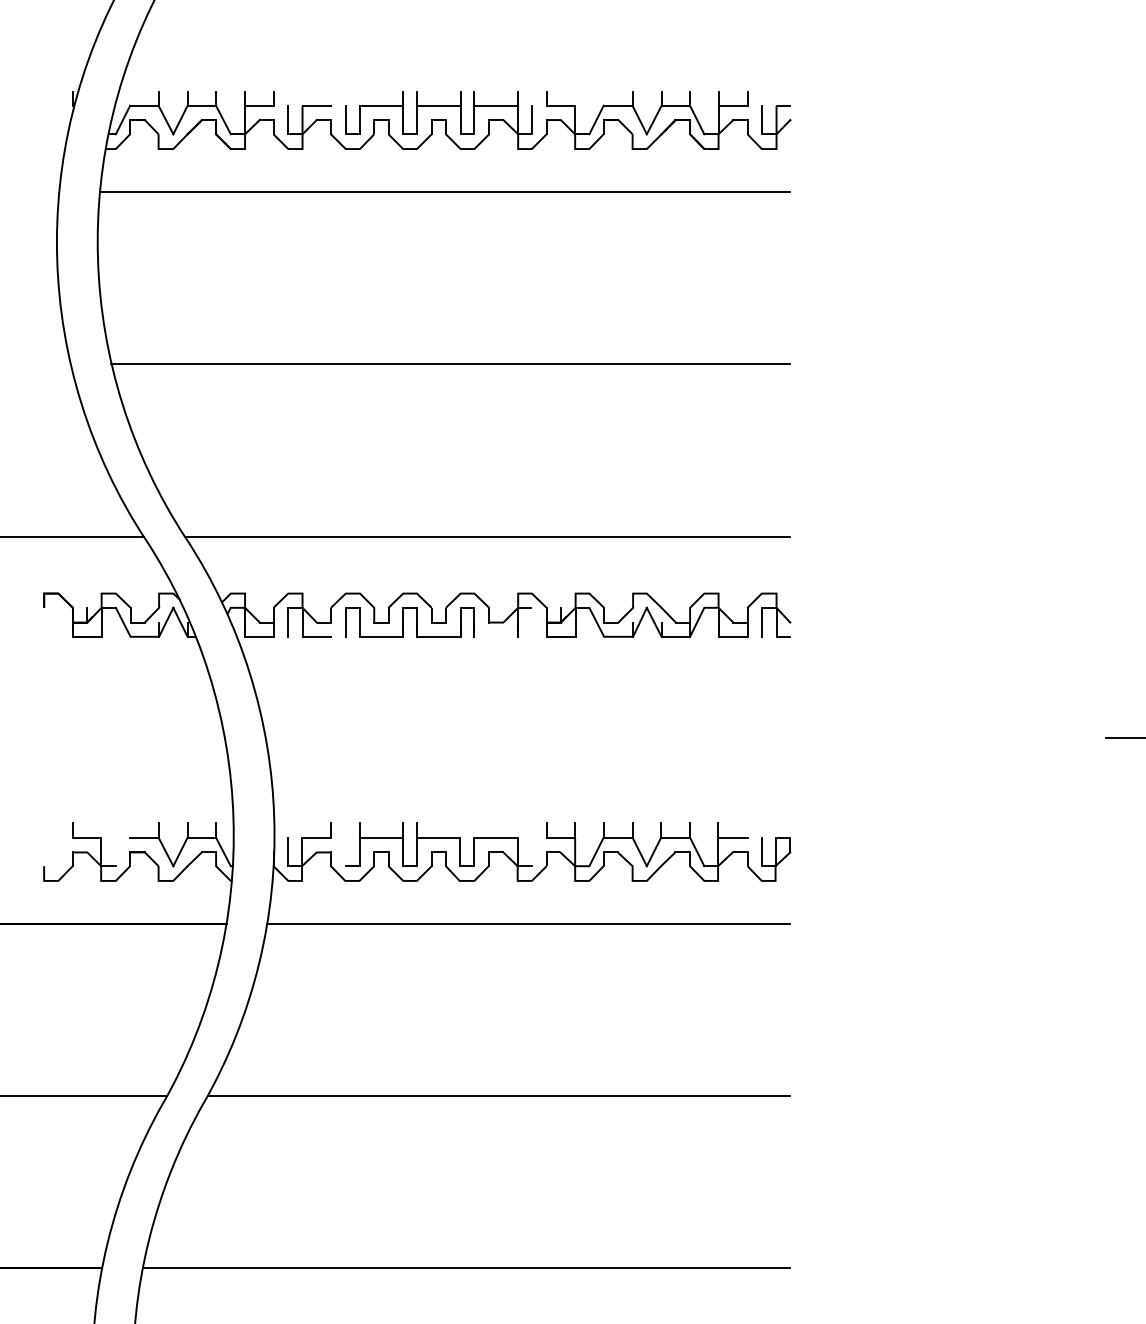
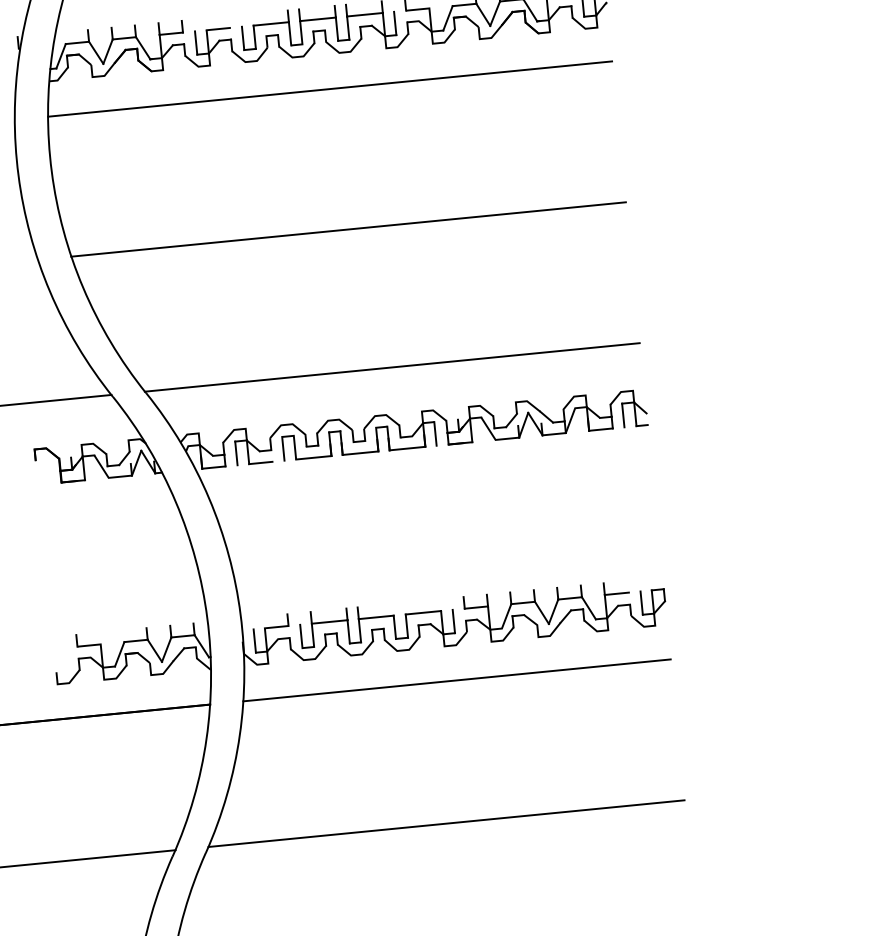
line: (531, 621) -> (435, 433), added
line: (496, 636) -> (407, 448), added
line: (122, 851) -> (119, 653), added
line: (345, 851) -> (301, 636), added
line: (531, 851) -> (453, 621), added

